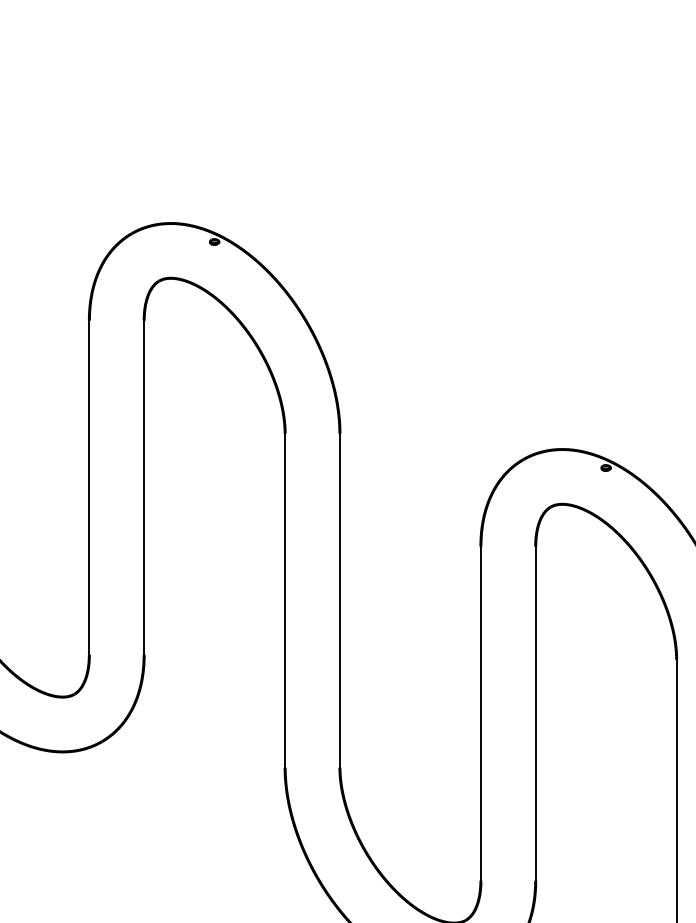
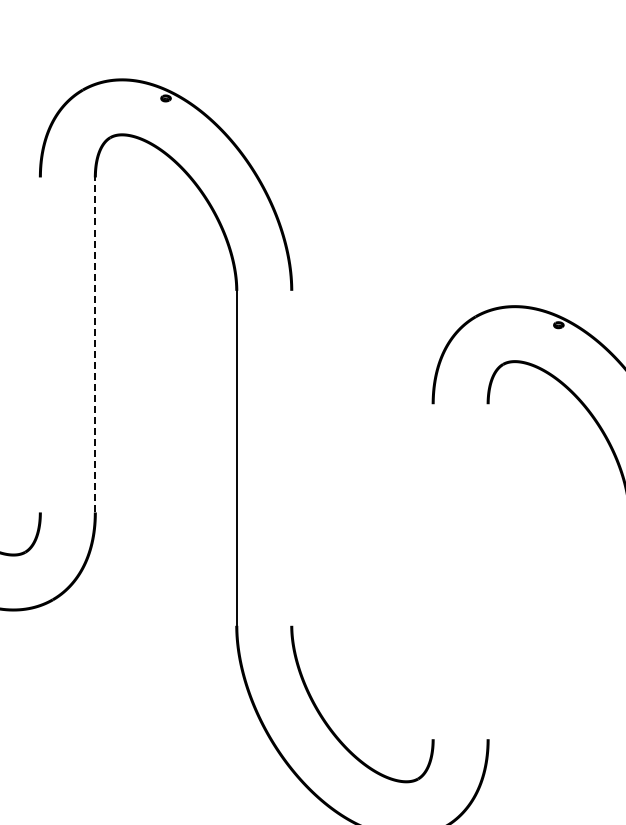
line: (89, 487) -> (40, 344), removed
line: (144, 487) -> (95, 344), solid -> dashed
line: (339, 600) -> (291, 458), removed
line: (480, 713) -> (432, 571), removed
line: (535, 713) -> (487, 571), removed

